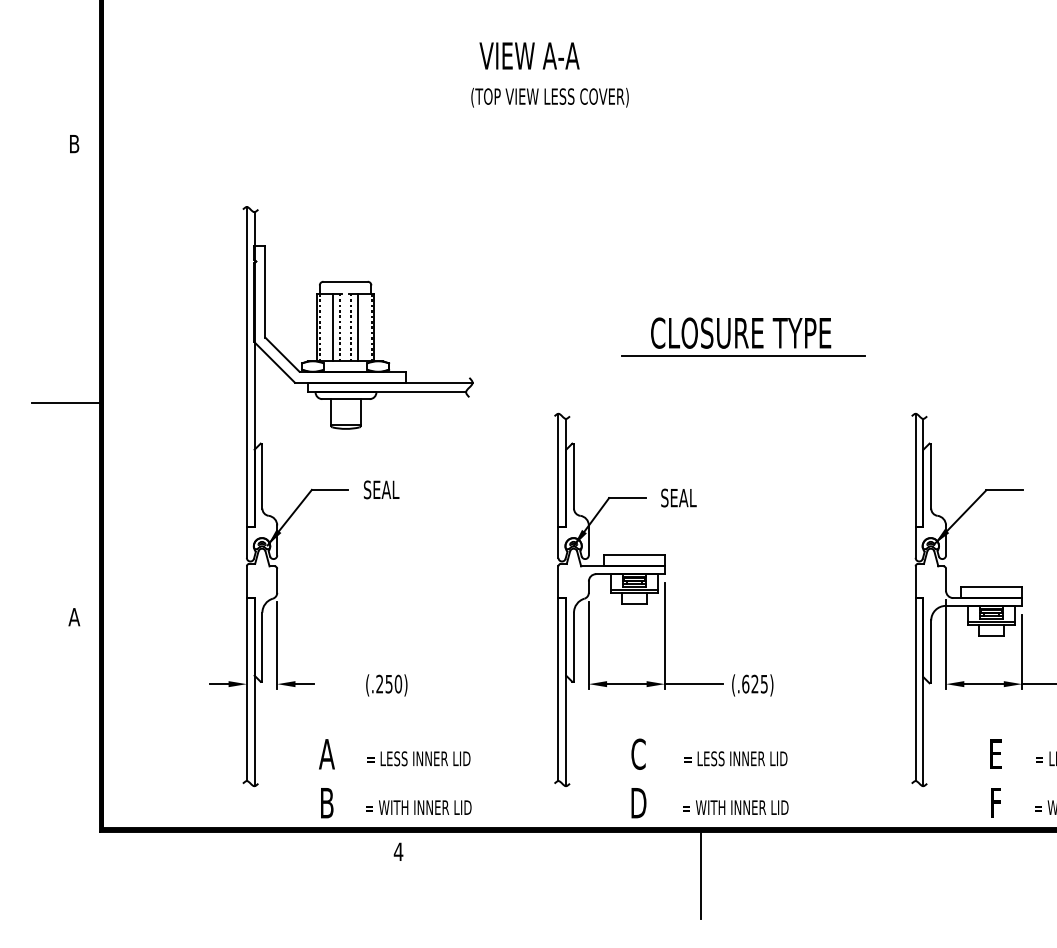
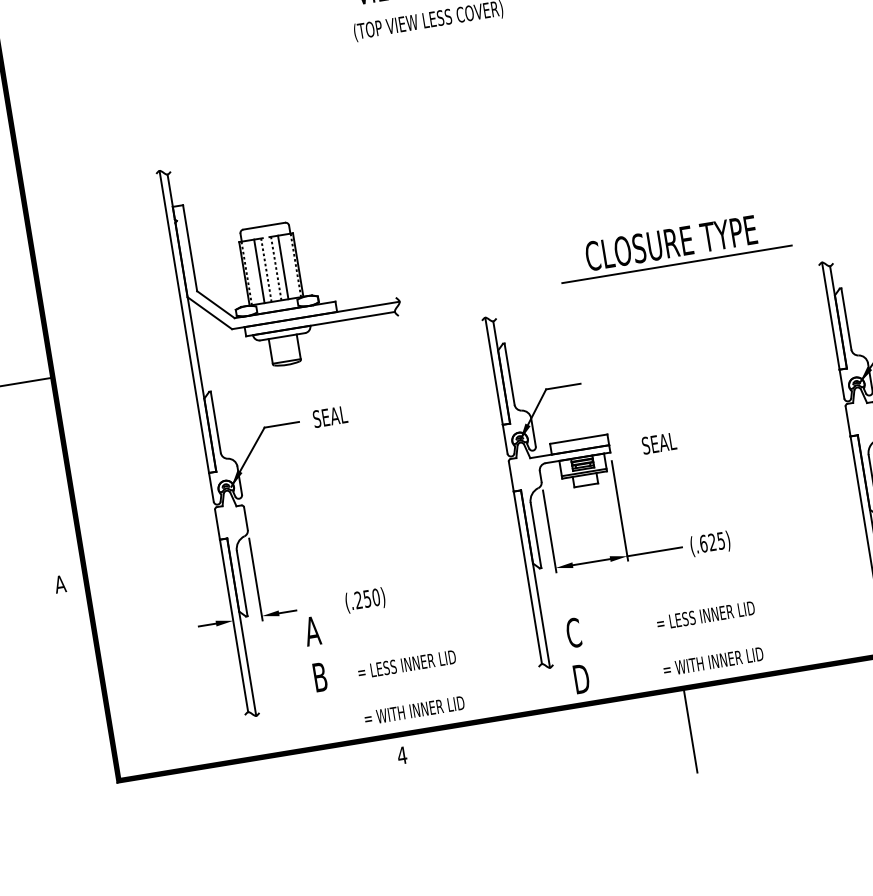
part: (743, 336) -> (673, 245), moved
text: (678, 497) -> (658, 443), moved
text: (326, 778) -> (315, 654), moved
text: (638, 778) -> (577, 655), moved

